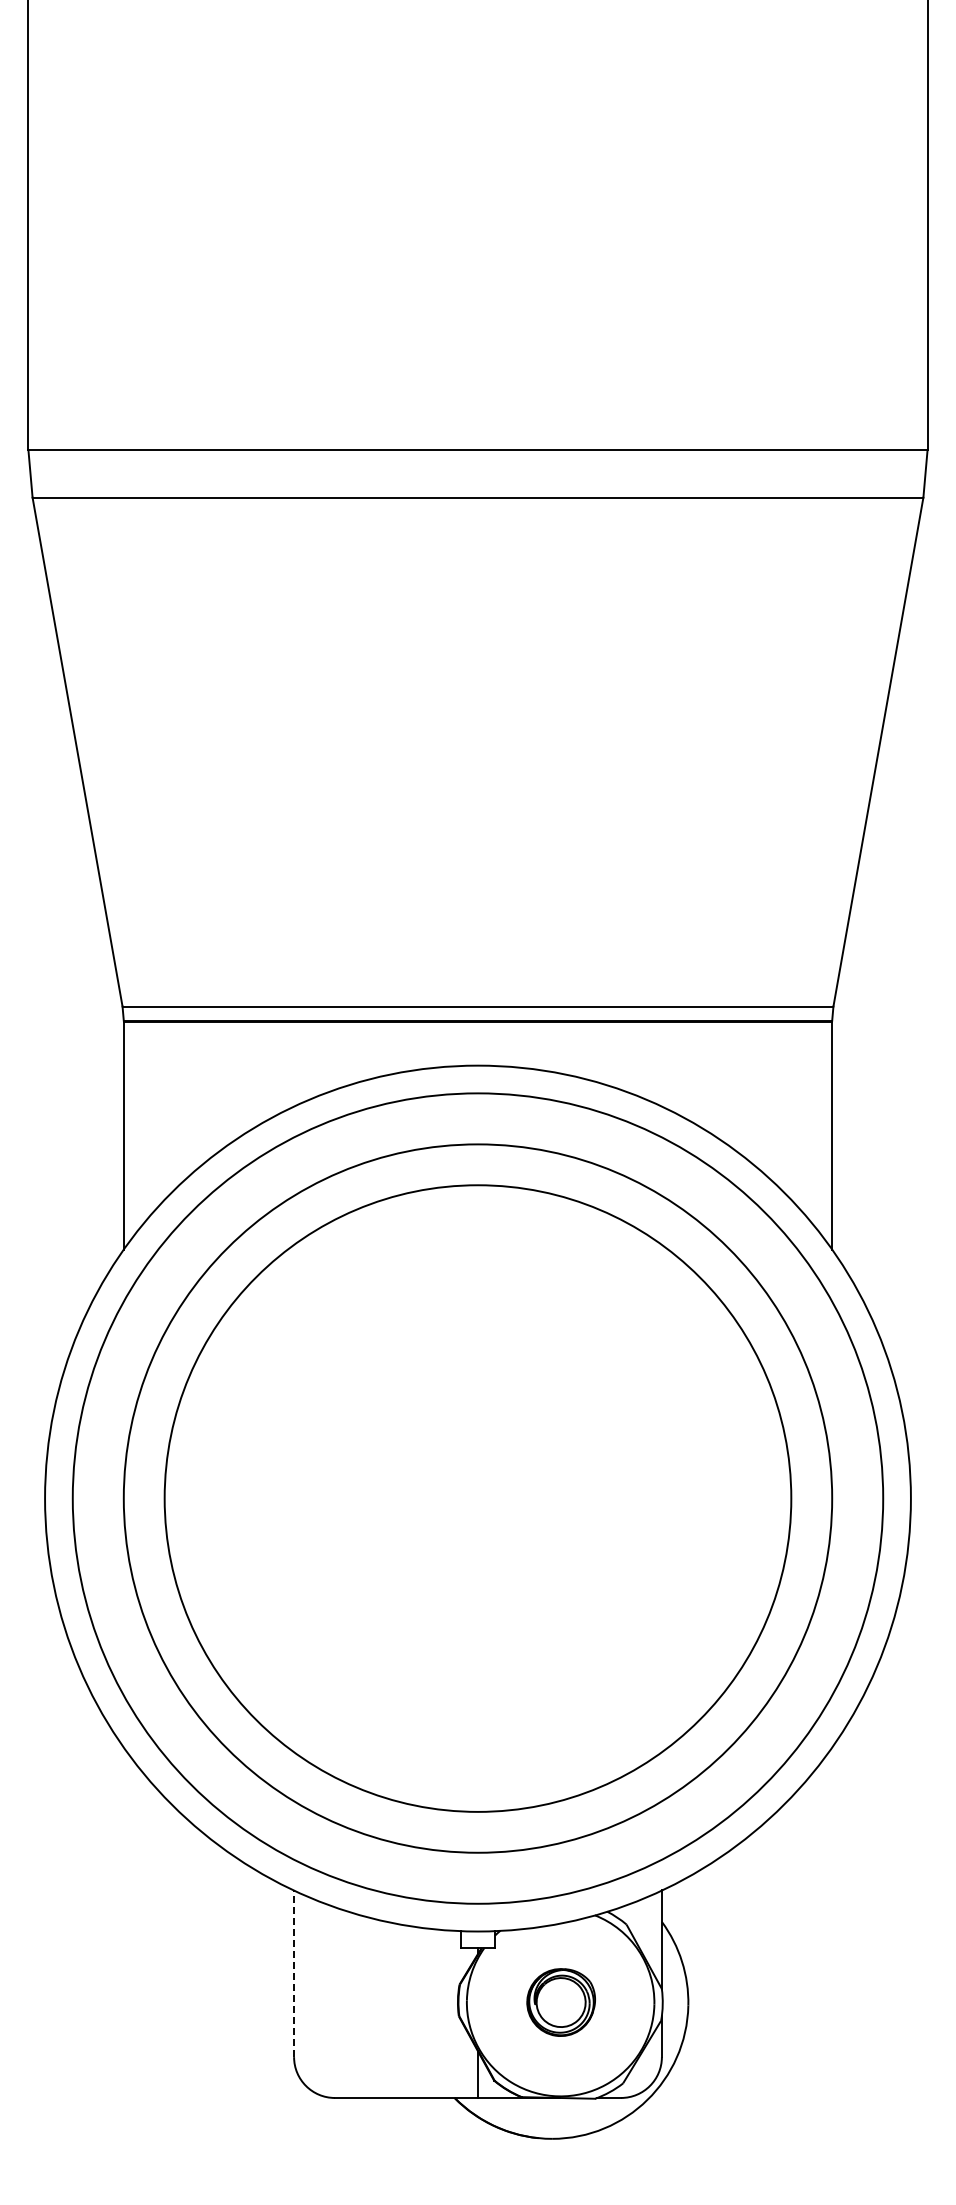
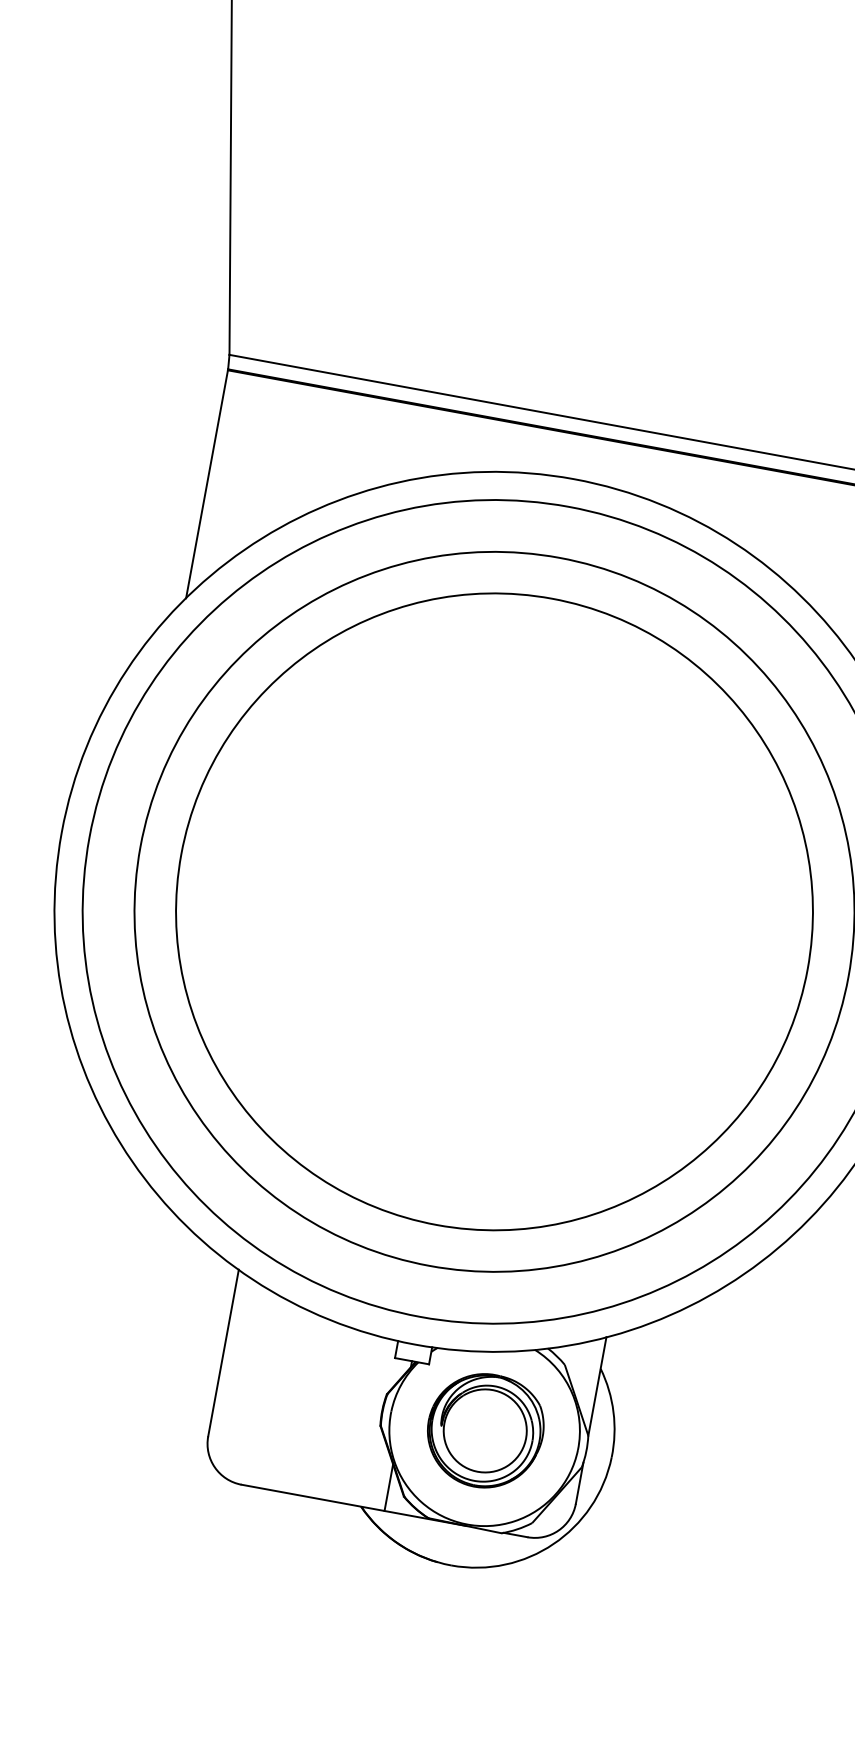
line: (294, 1973) -> (223, 1352), dashed -> solid
part: (560, 2002) -> (484, 1430), size x1.67

